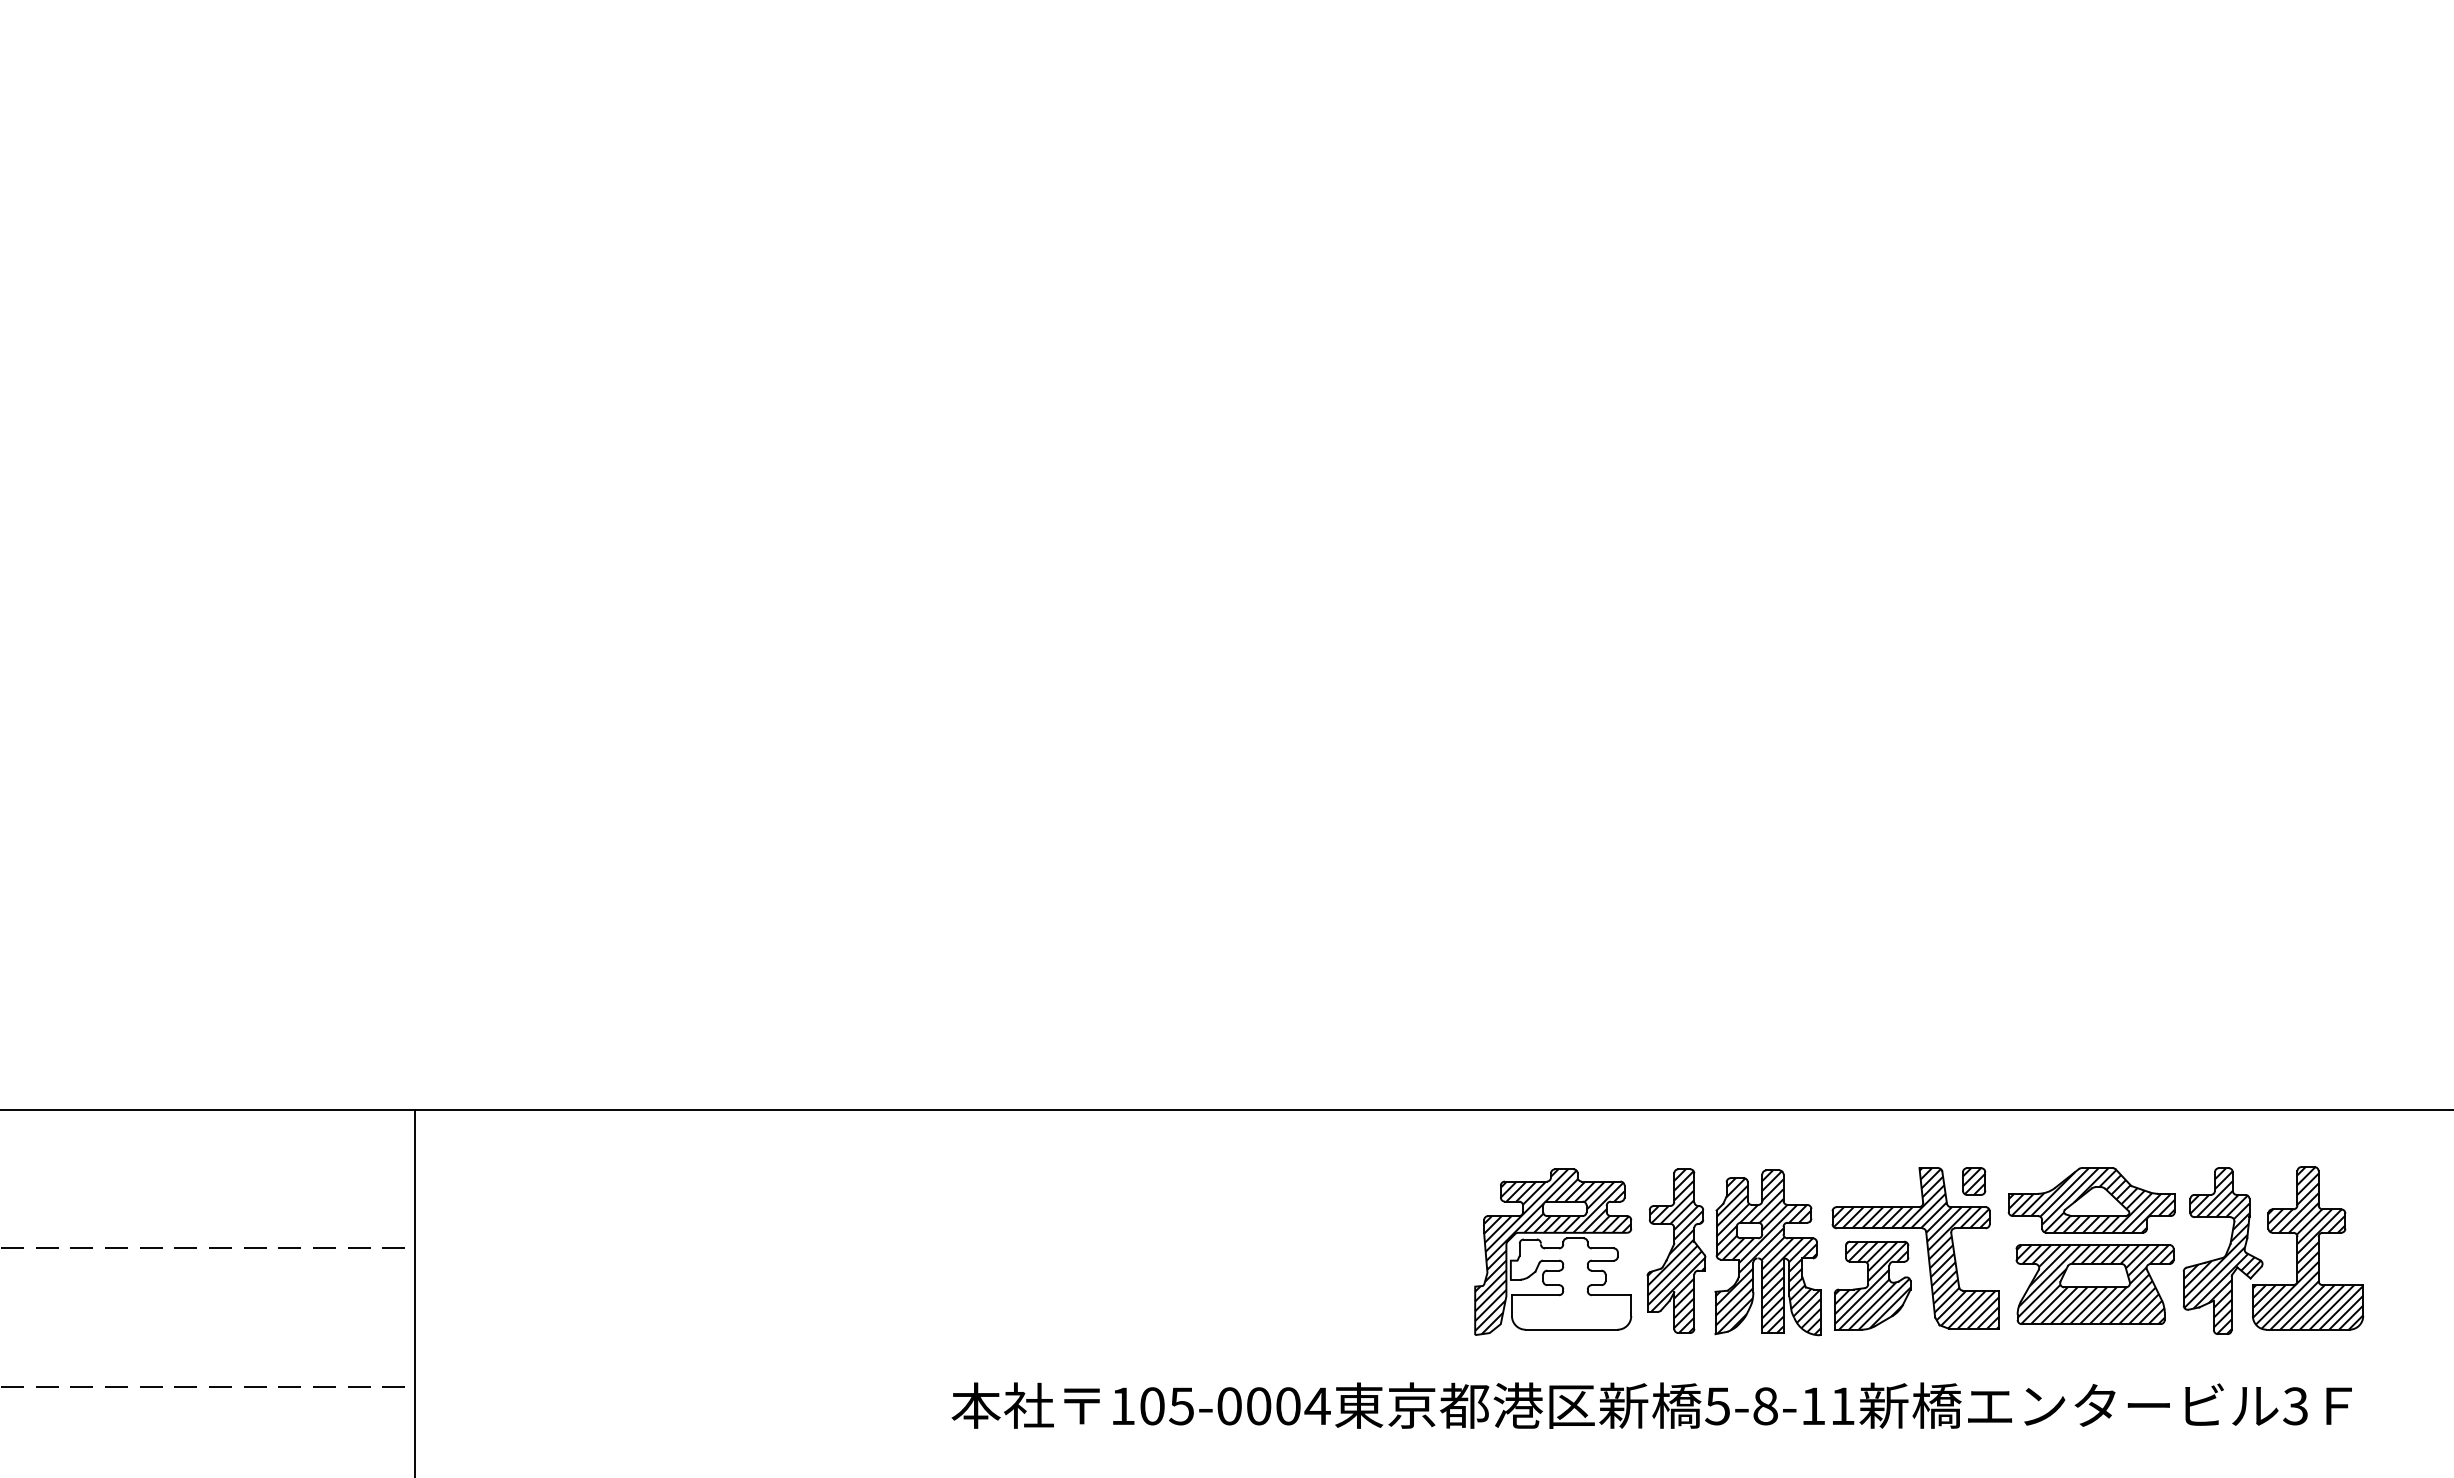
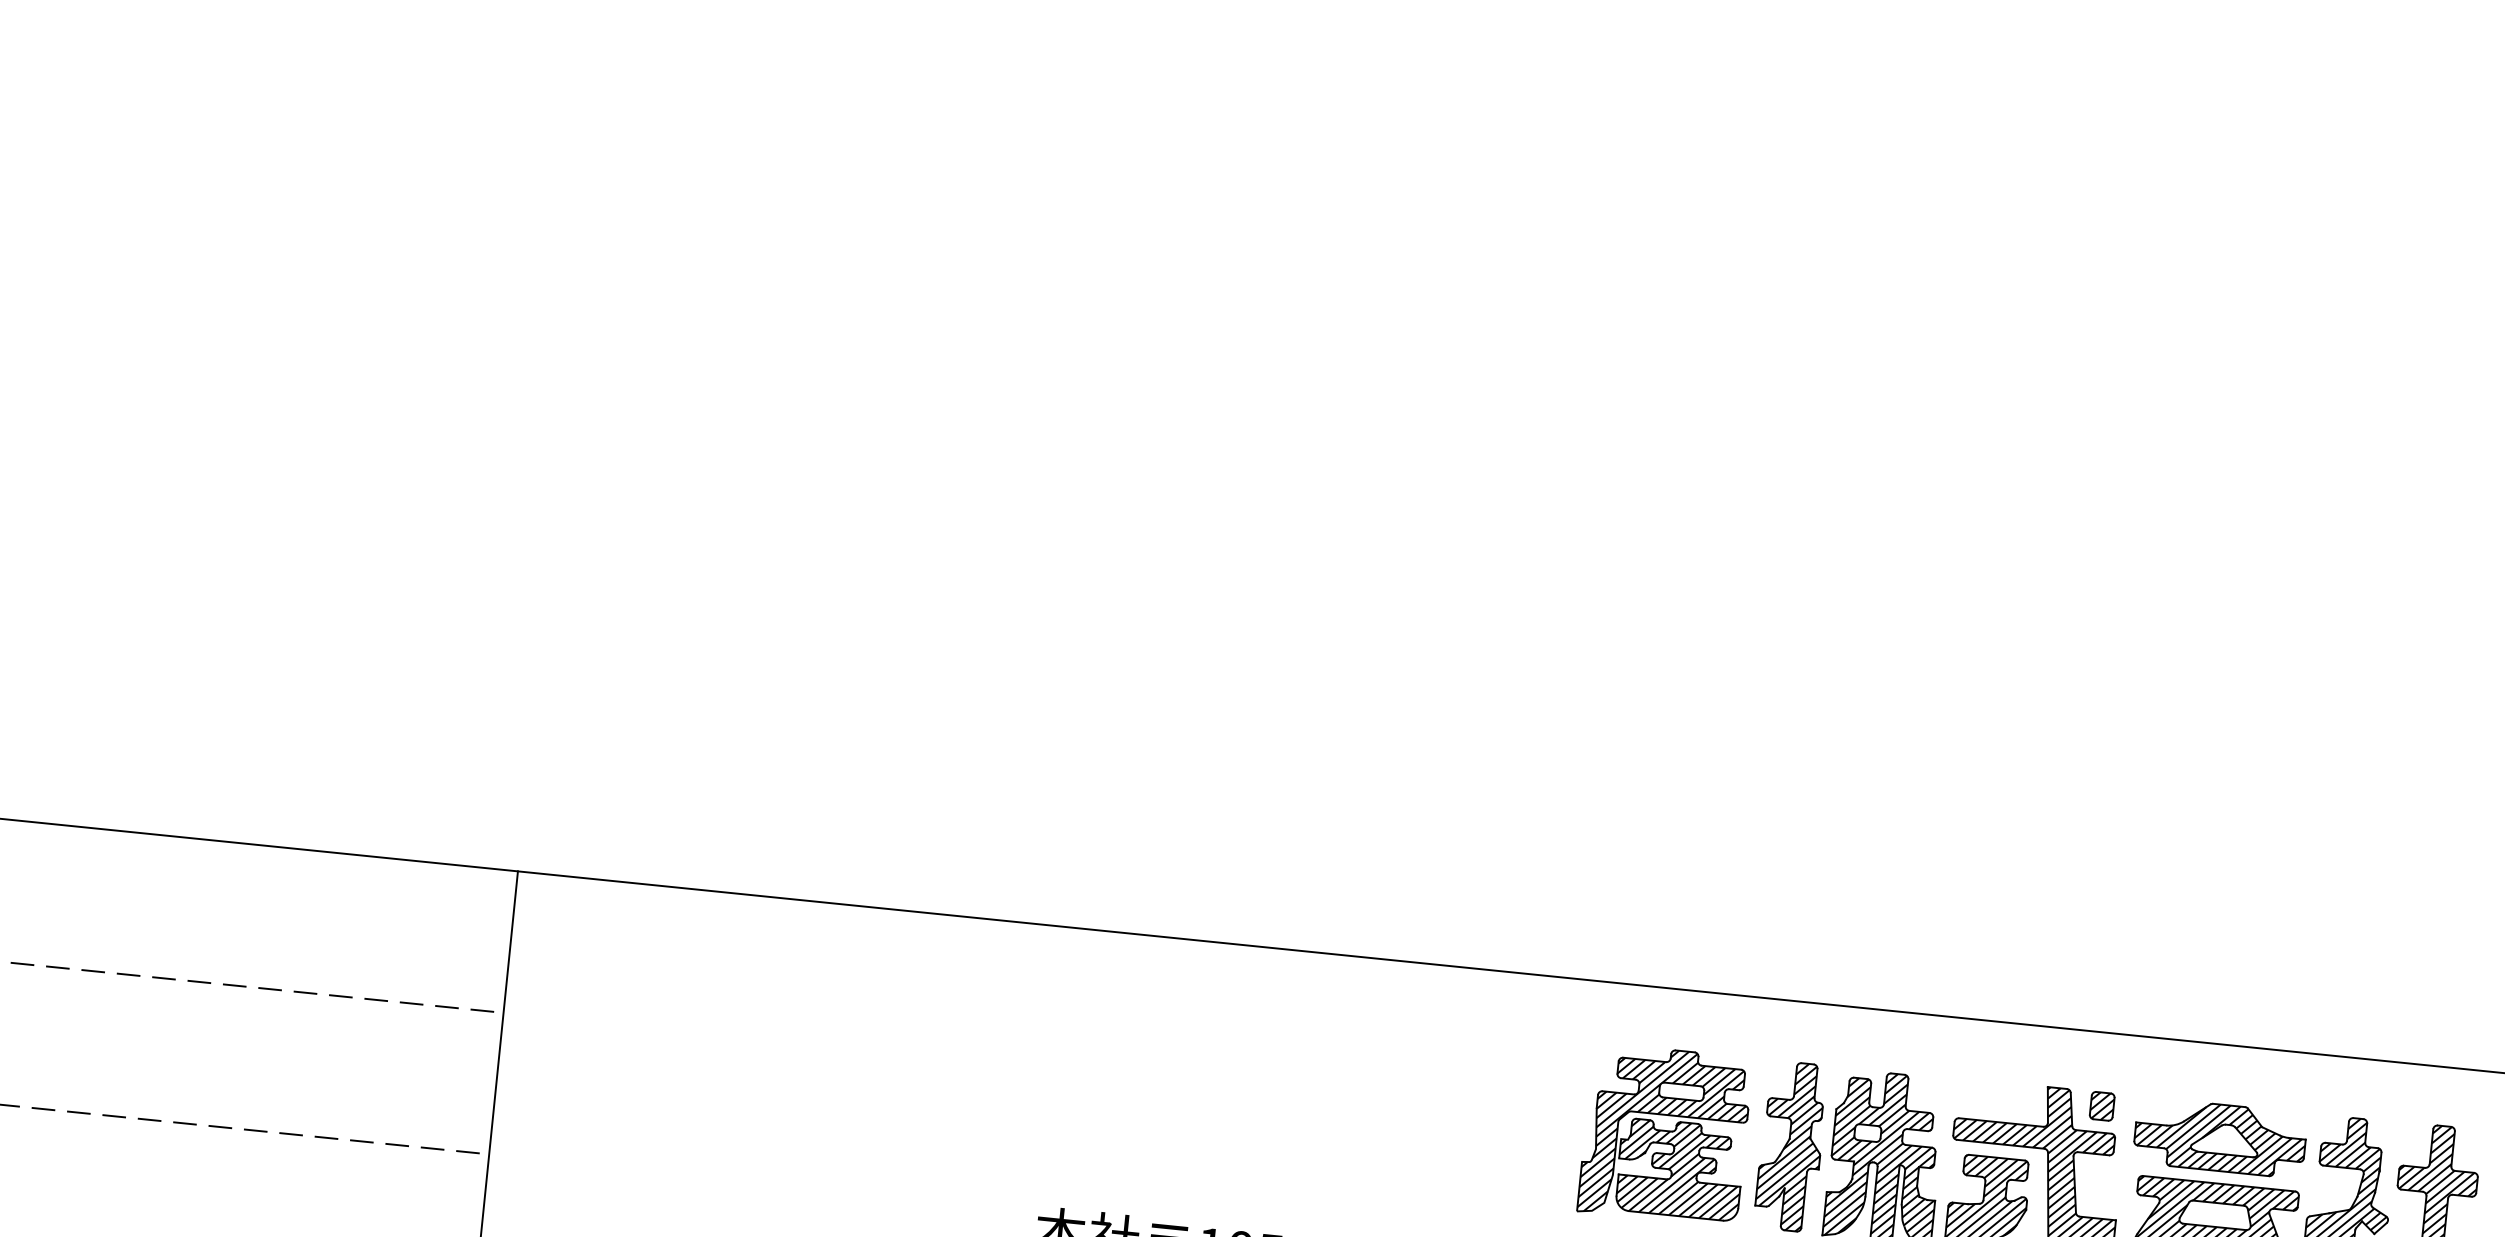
hatch: (1570, 1283) -> (1679, 1168), added

